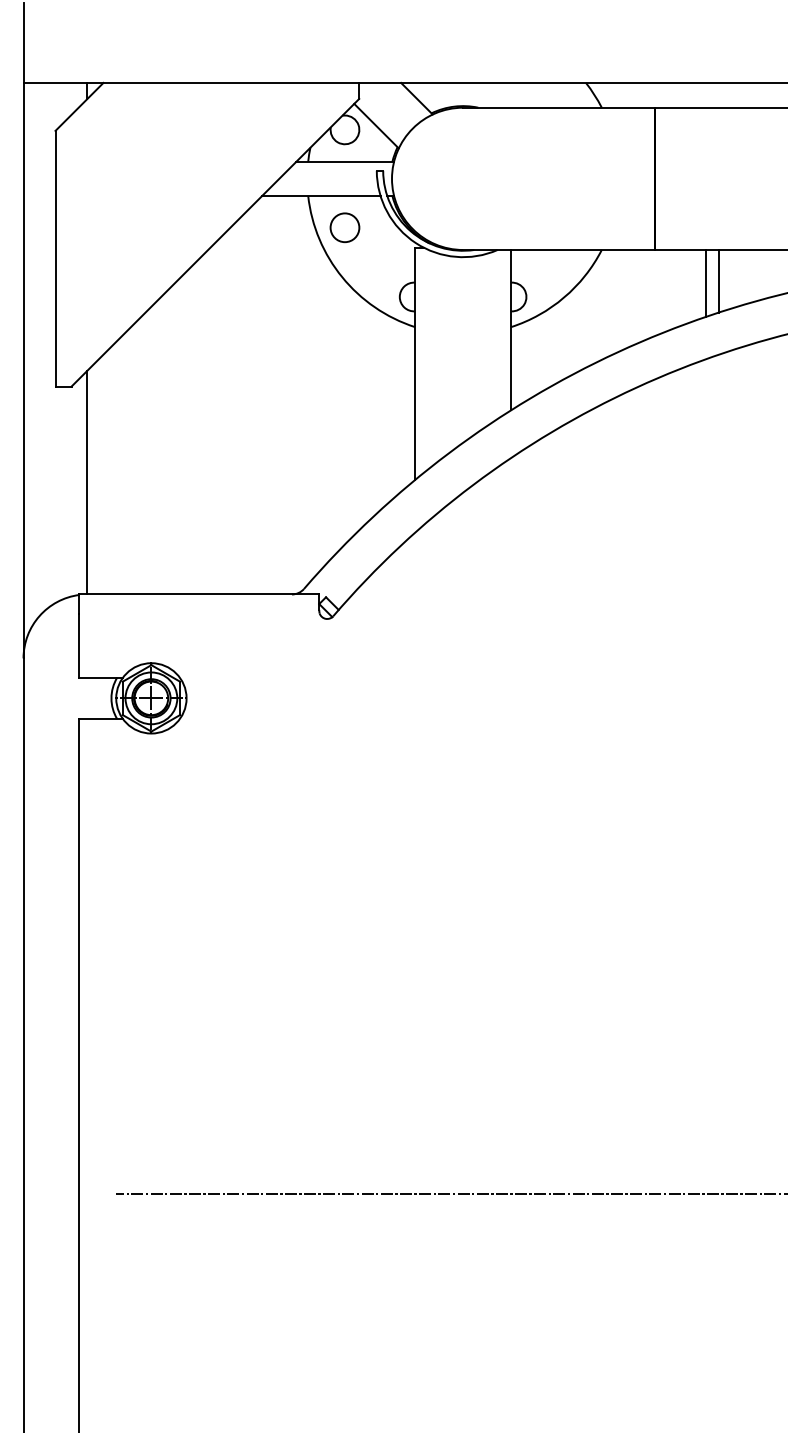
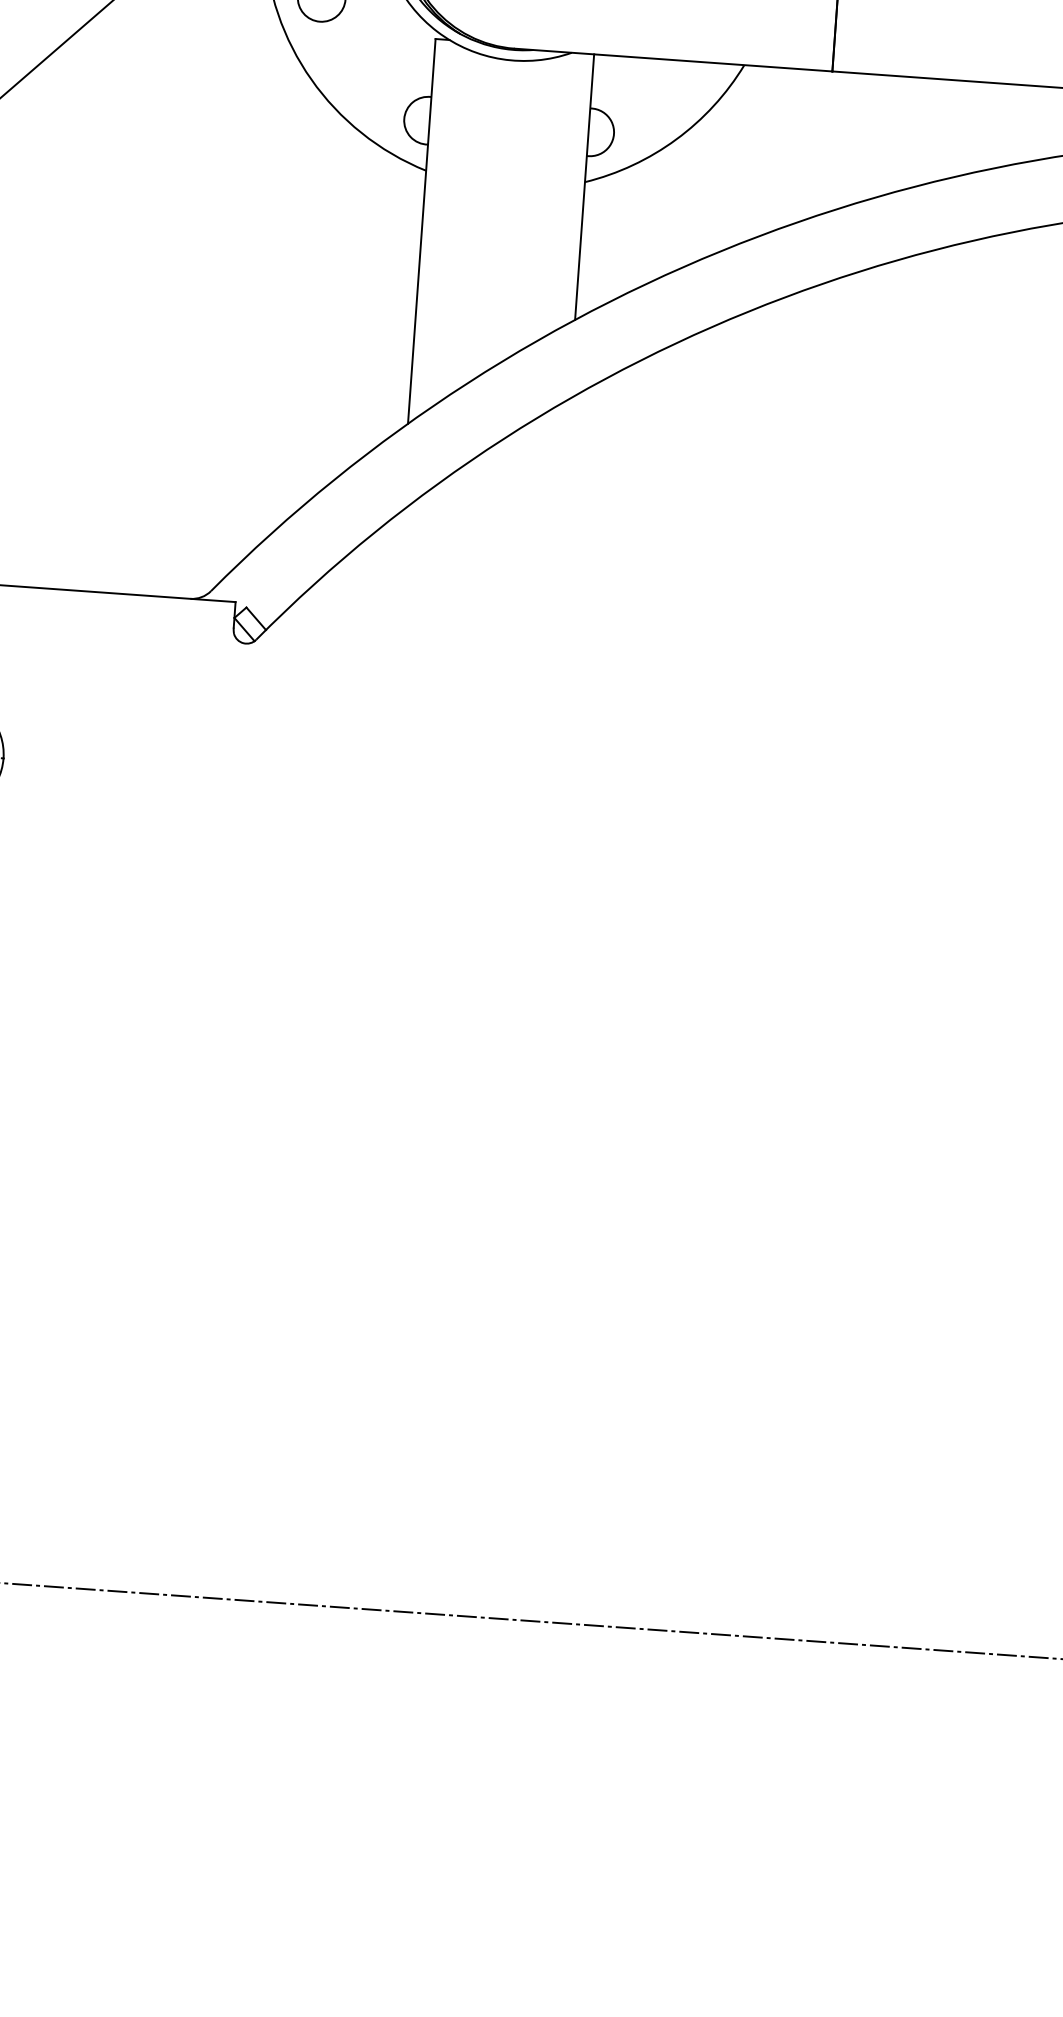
line: (718, 280) -> (934, 129), removed
line: (706, 282) -> (913, 131), removed

